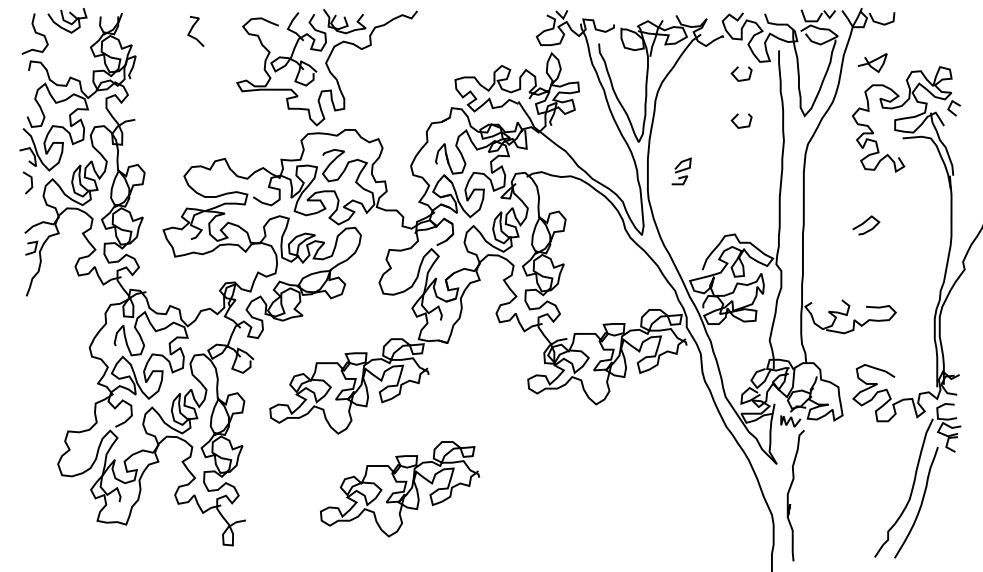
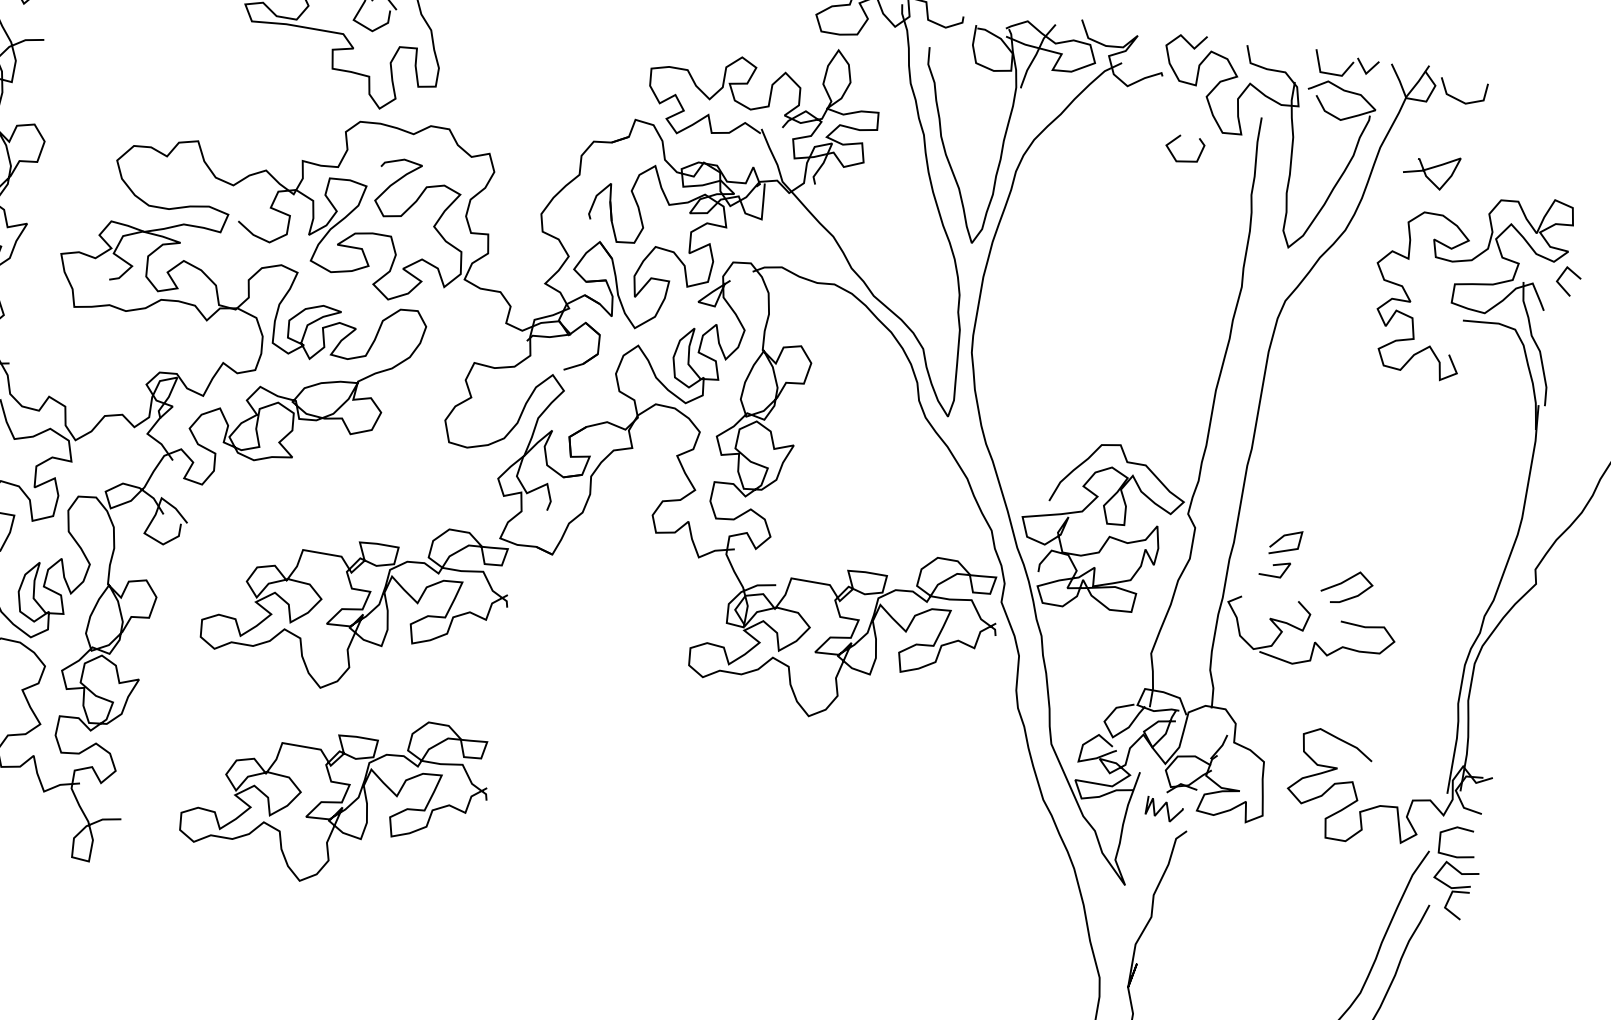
curve: (737, 116) -> (1163, 226), removed
part: (681, 171) -> (1280, 553), moved
curve: (864, 223) -> (1344, 583), moved
curve: (400, 491) -> (335, 801), moved

